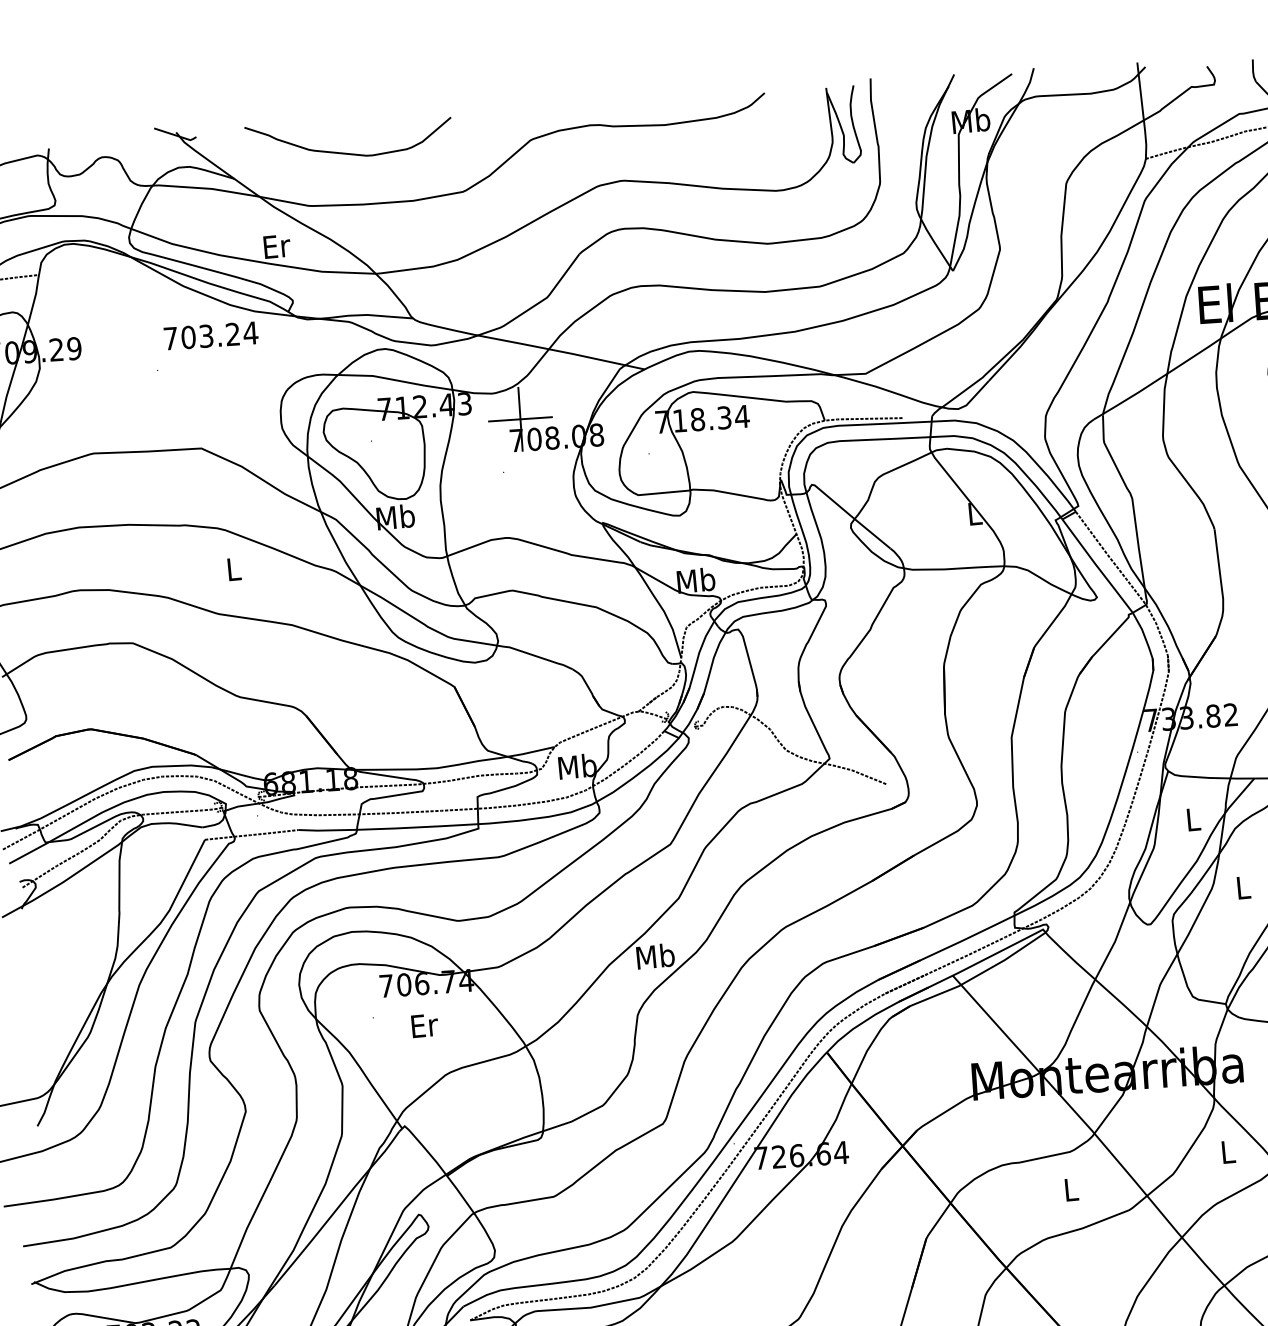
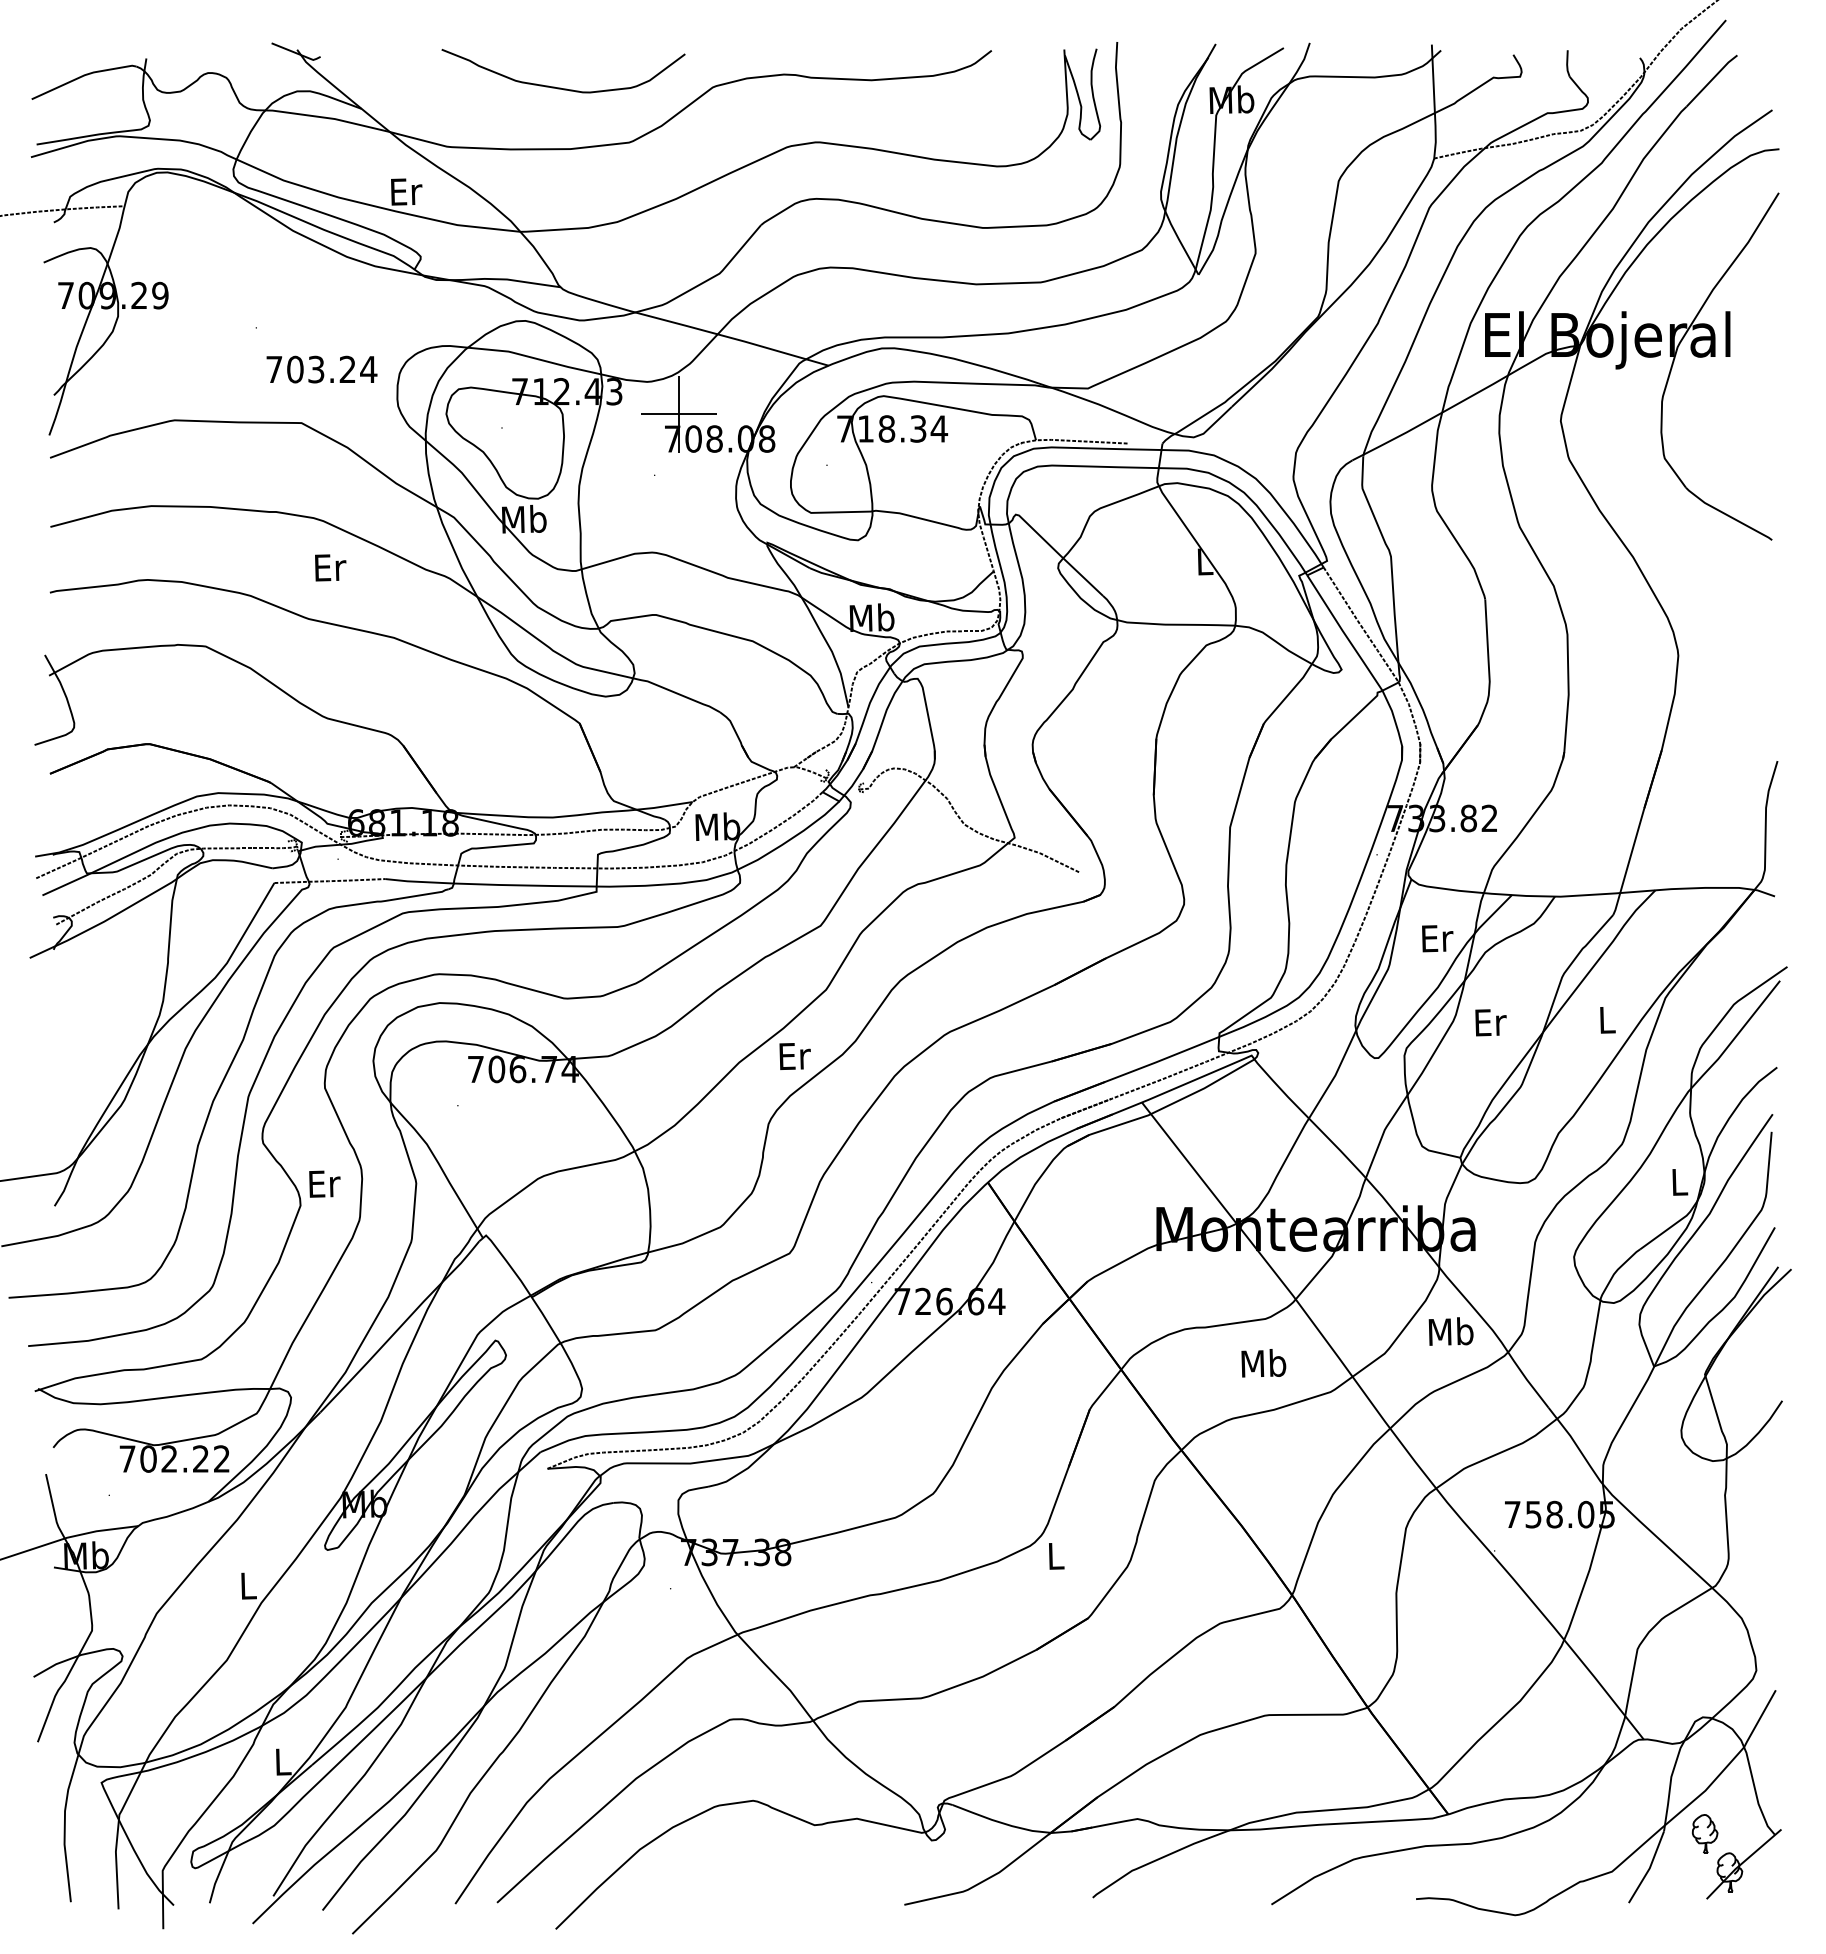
curve: (347, 152) -> (560, 87), moved
text: (210, 335) -> (321, 369), moved
text: (234, 569) -> (330, 567), L -> Er
text: (1193, 819) -> (1437, 938), L -> Er
text: (1243, 887) -> (1490, 1022), L -> Er
text: (655, 955) -> (794, 1055), Mb -> Er
text: (424, 1025) -> (324, 1183), moved
text: (1227, 1151) -> (1450, 1331), L -> Mb
text: (1070, 1189) -> (1263, 1363), L -> Mb

